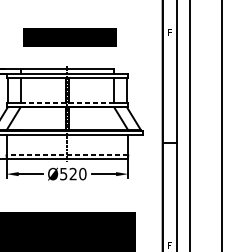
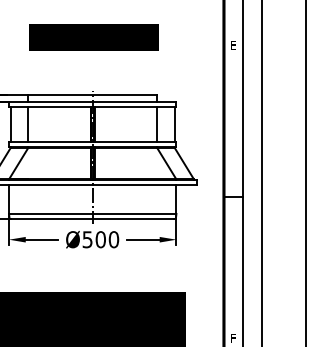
text: (69, 37) -> (93, 37), moved
line: (67, 102) -> (92, 141), dashed -> solid
line: (67, 155) -> (92, 213), dashed -> solid
text: (73, 173) -> (100, 239), Ø520 -> Ø500

